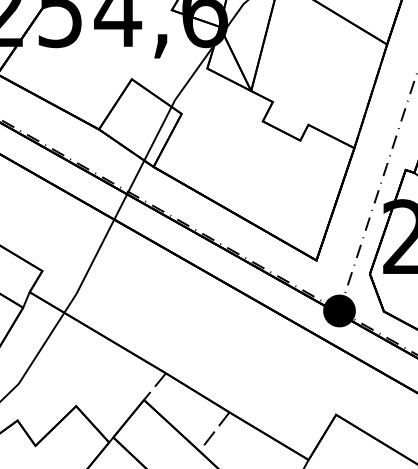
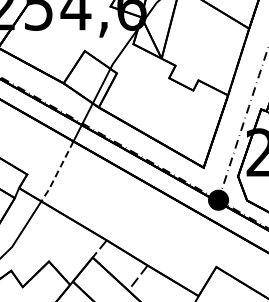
line: (89, 267) -> (57, 172), solid -> dashed

